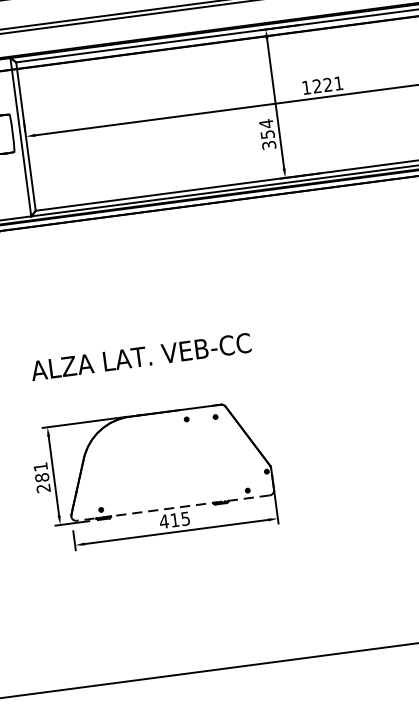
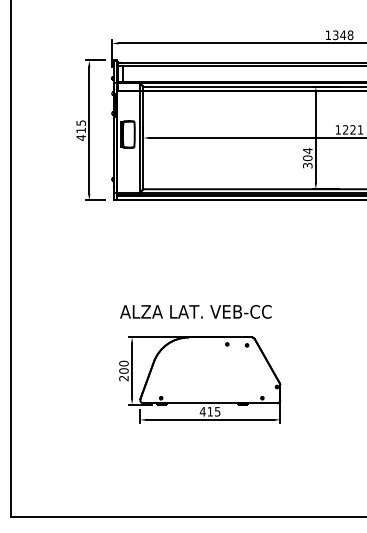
text: (267, 134) -> (307, 158), 354 -> 304
text: (140, 356) -> (195, 311), moved
text: (40, 471) -> (123, 366), 281 -> 200
line: (173, 508) -> (210, 403), dashed -> solid

